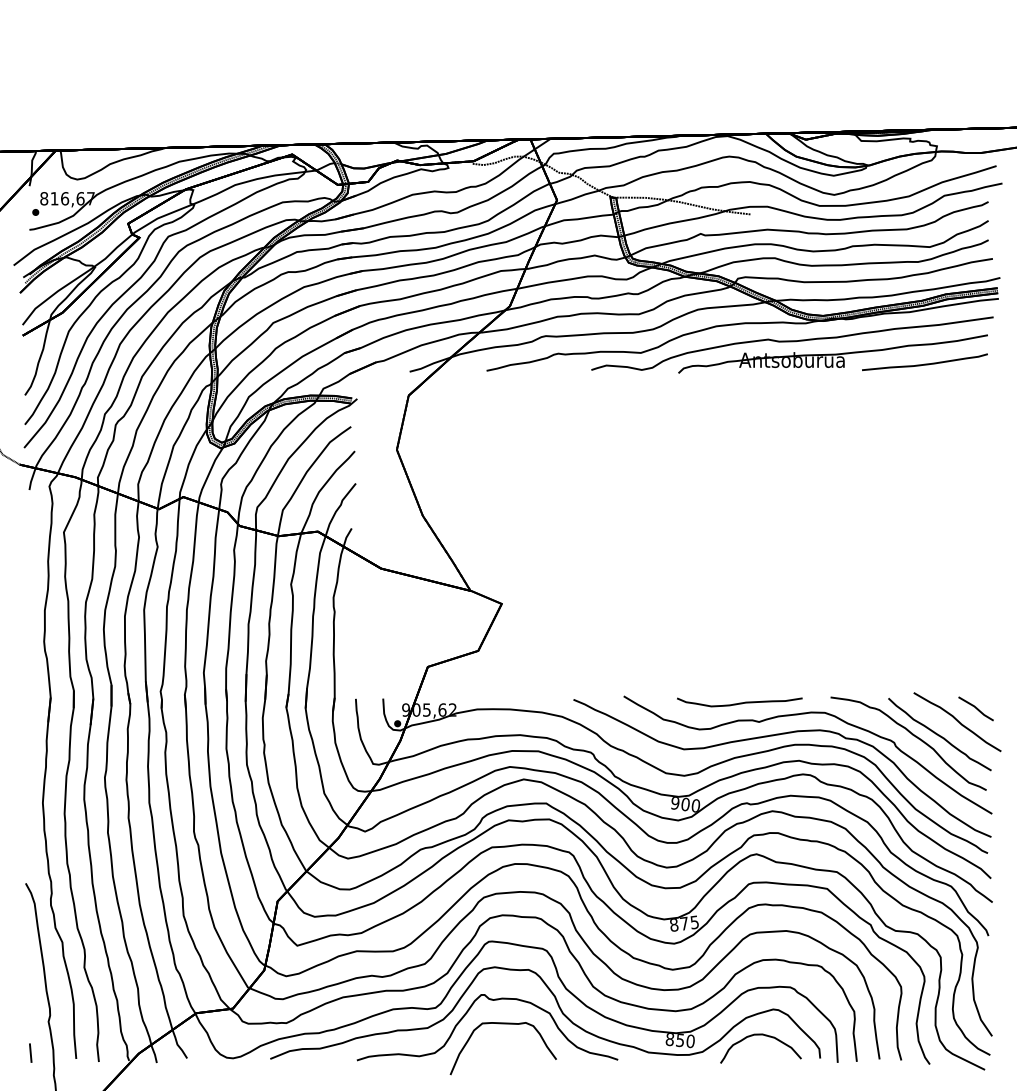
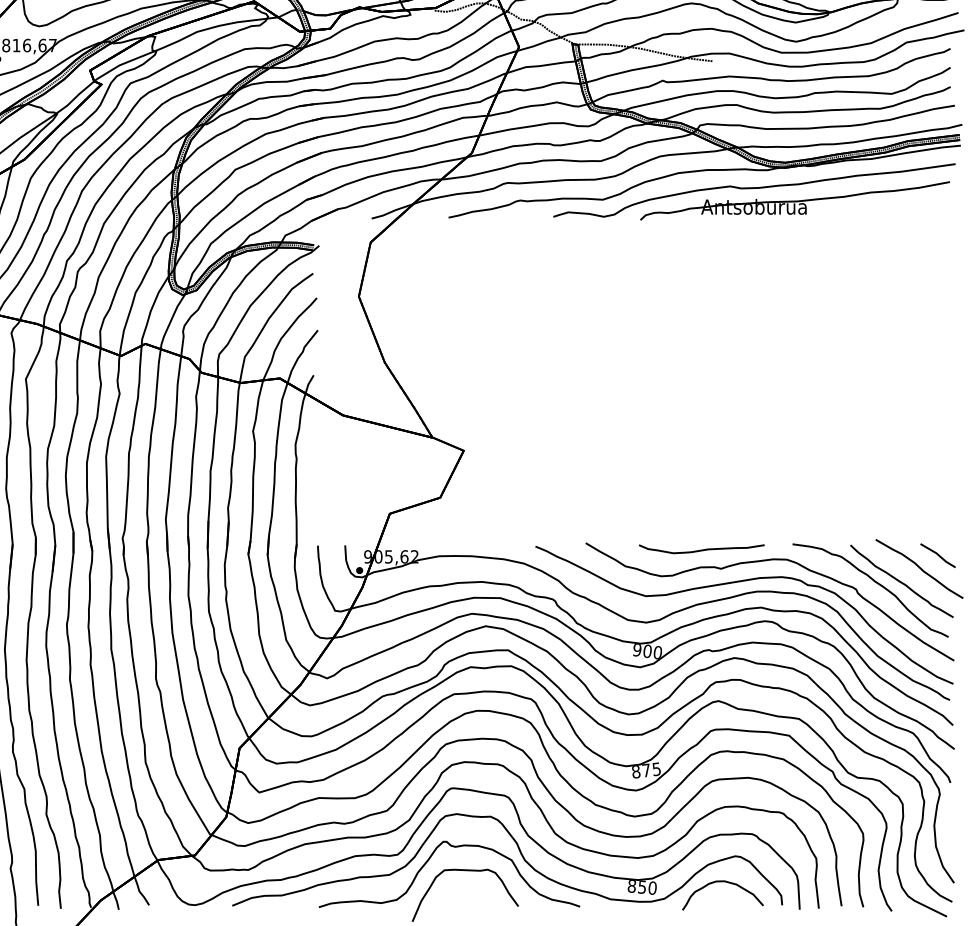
part: (924, 362) -> (886, 209), removed

